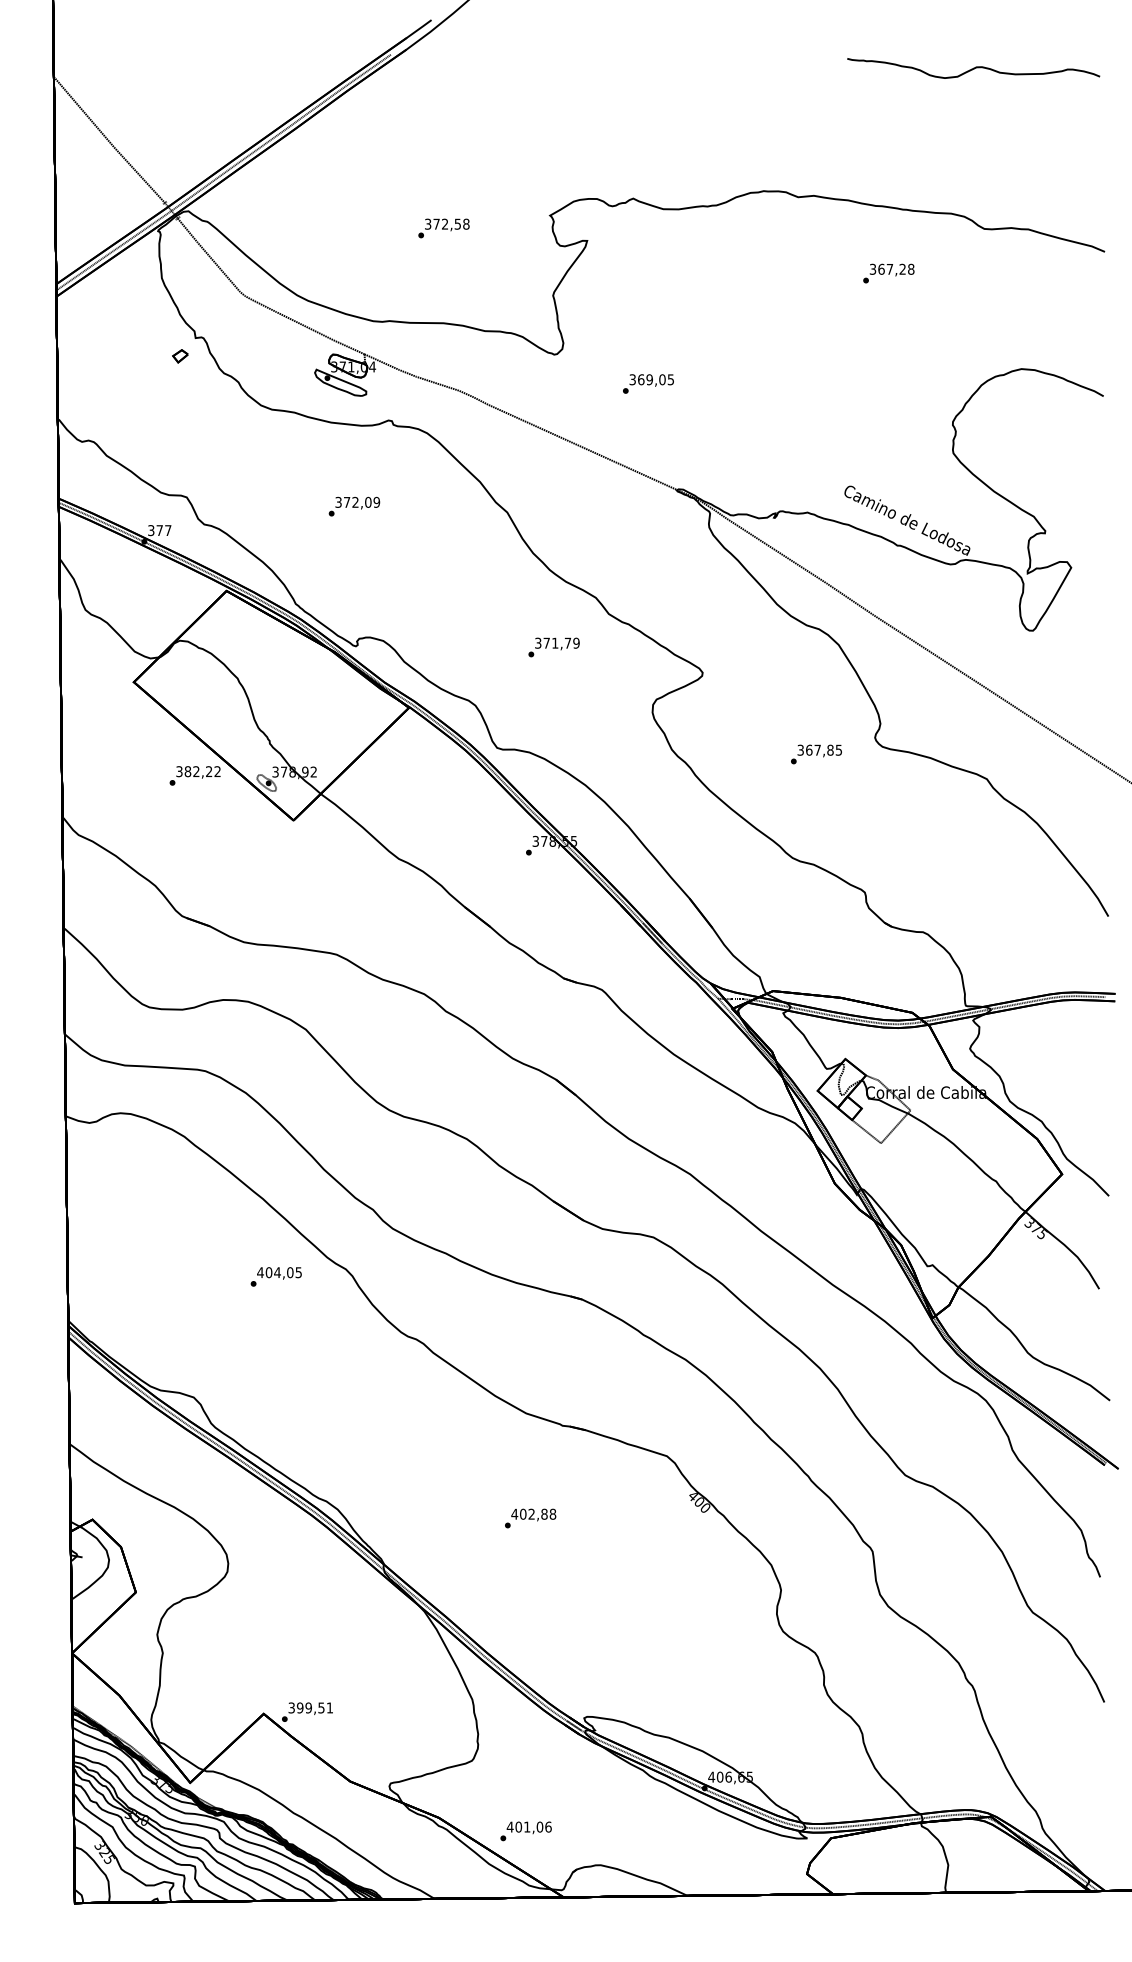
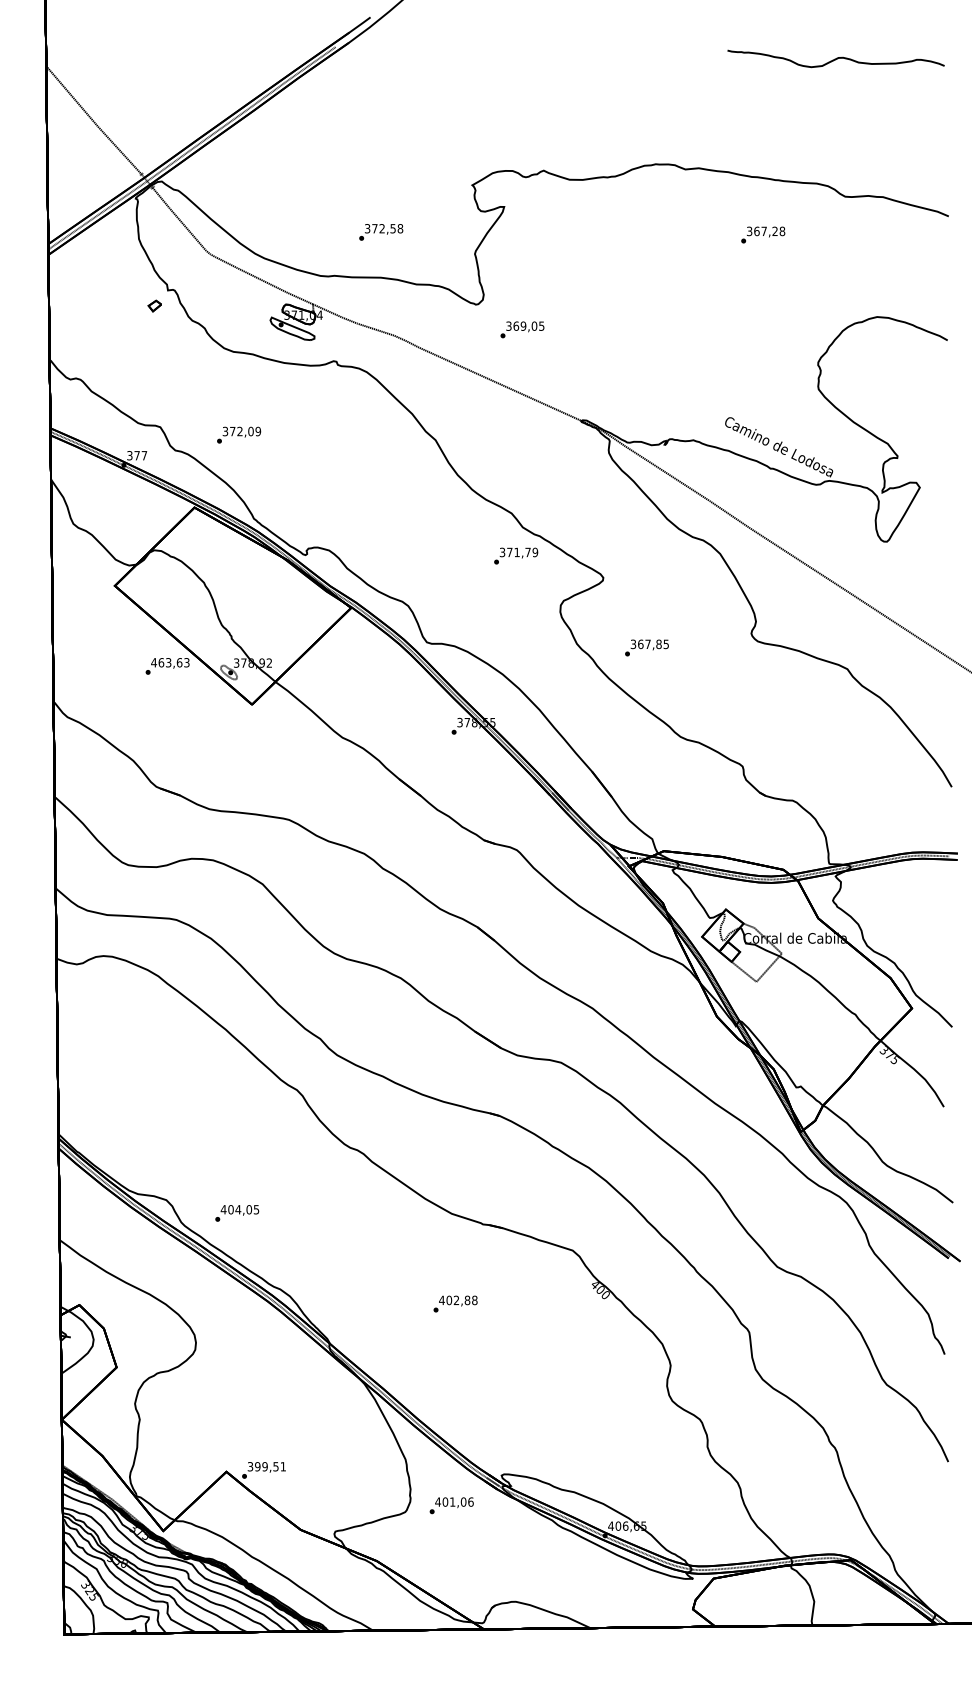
text: (443, 228) -> (380, 232), moved
text: (648, 383) -> (522, 329), moved
text: (354, 506) -> (239, 435), moved
text: (553, 647) -> (515, 556), moved
text: (816, 754) -> (647, 648), moved
text: (198, 771) -> (170, 662), 382,22 -> 463,63
text: (275, 1276) -> (236, 1213), moved
text: (525, 1831) -> (451, 1505), moved

